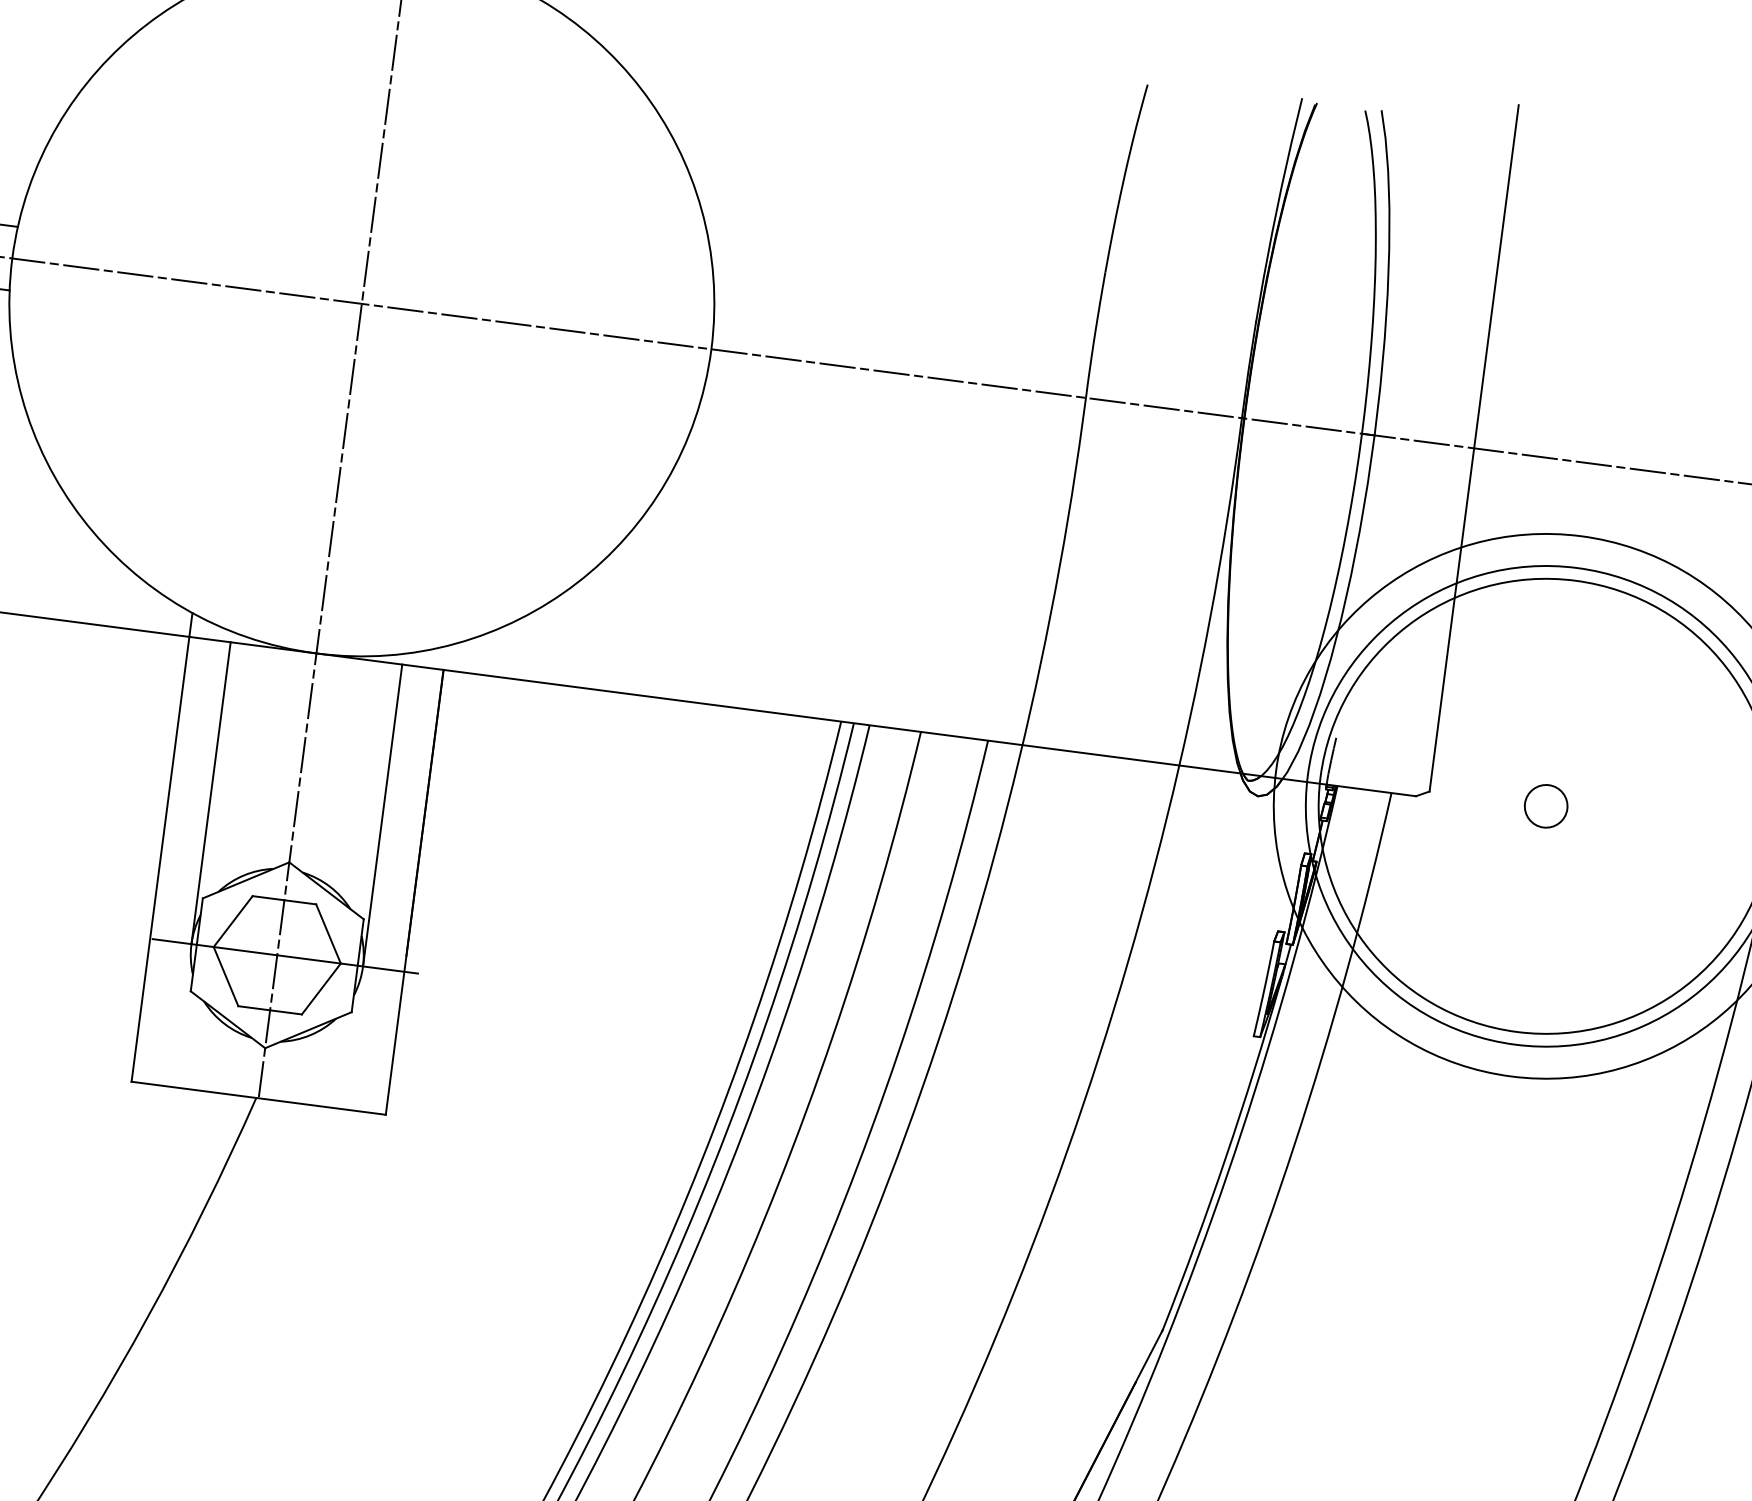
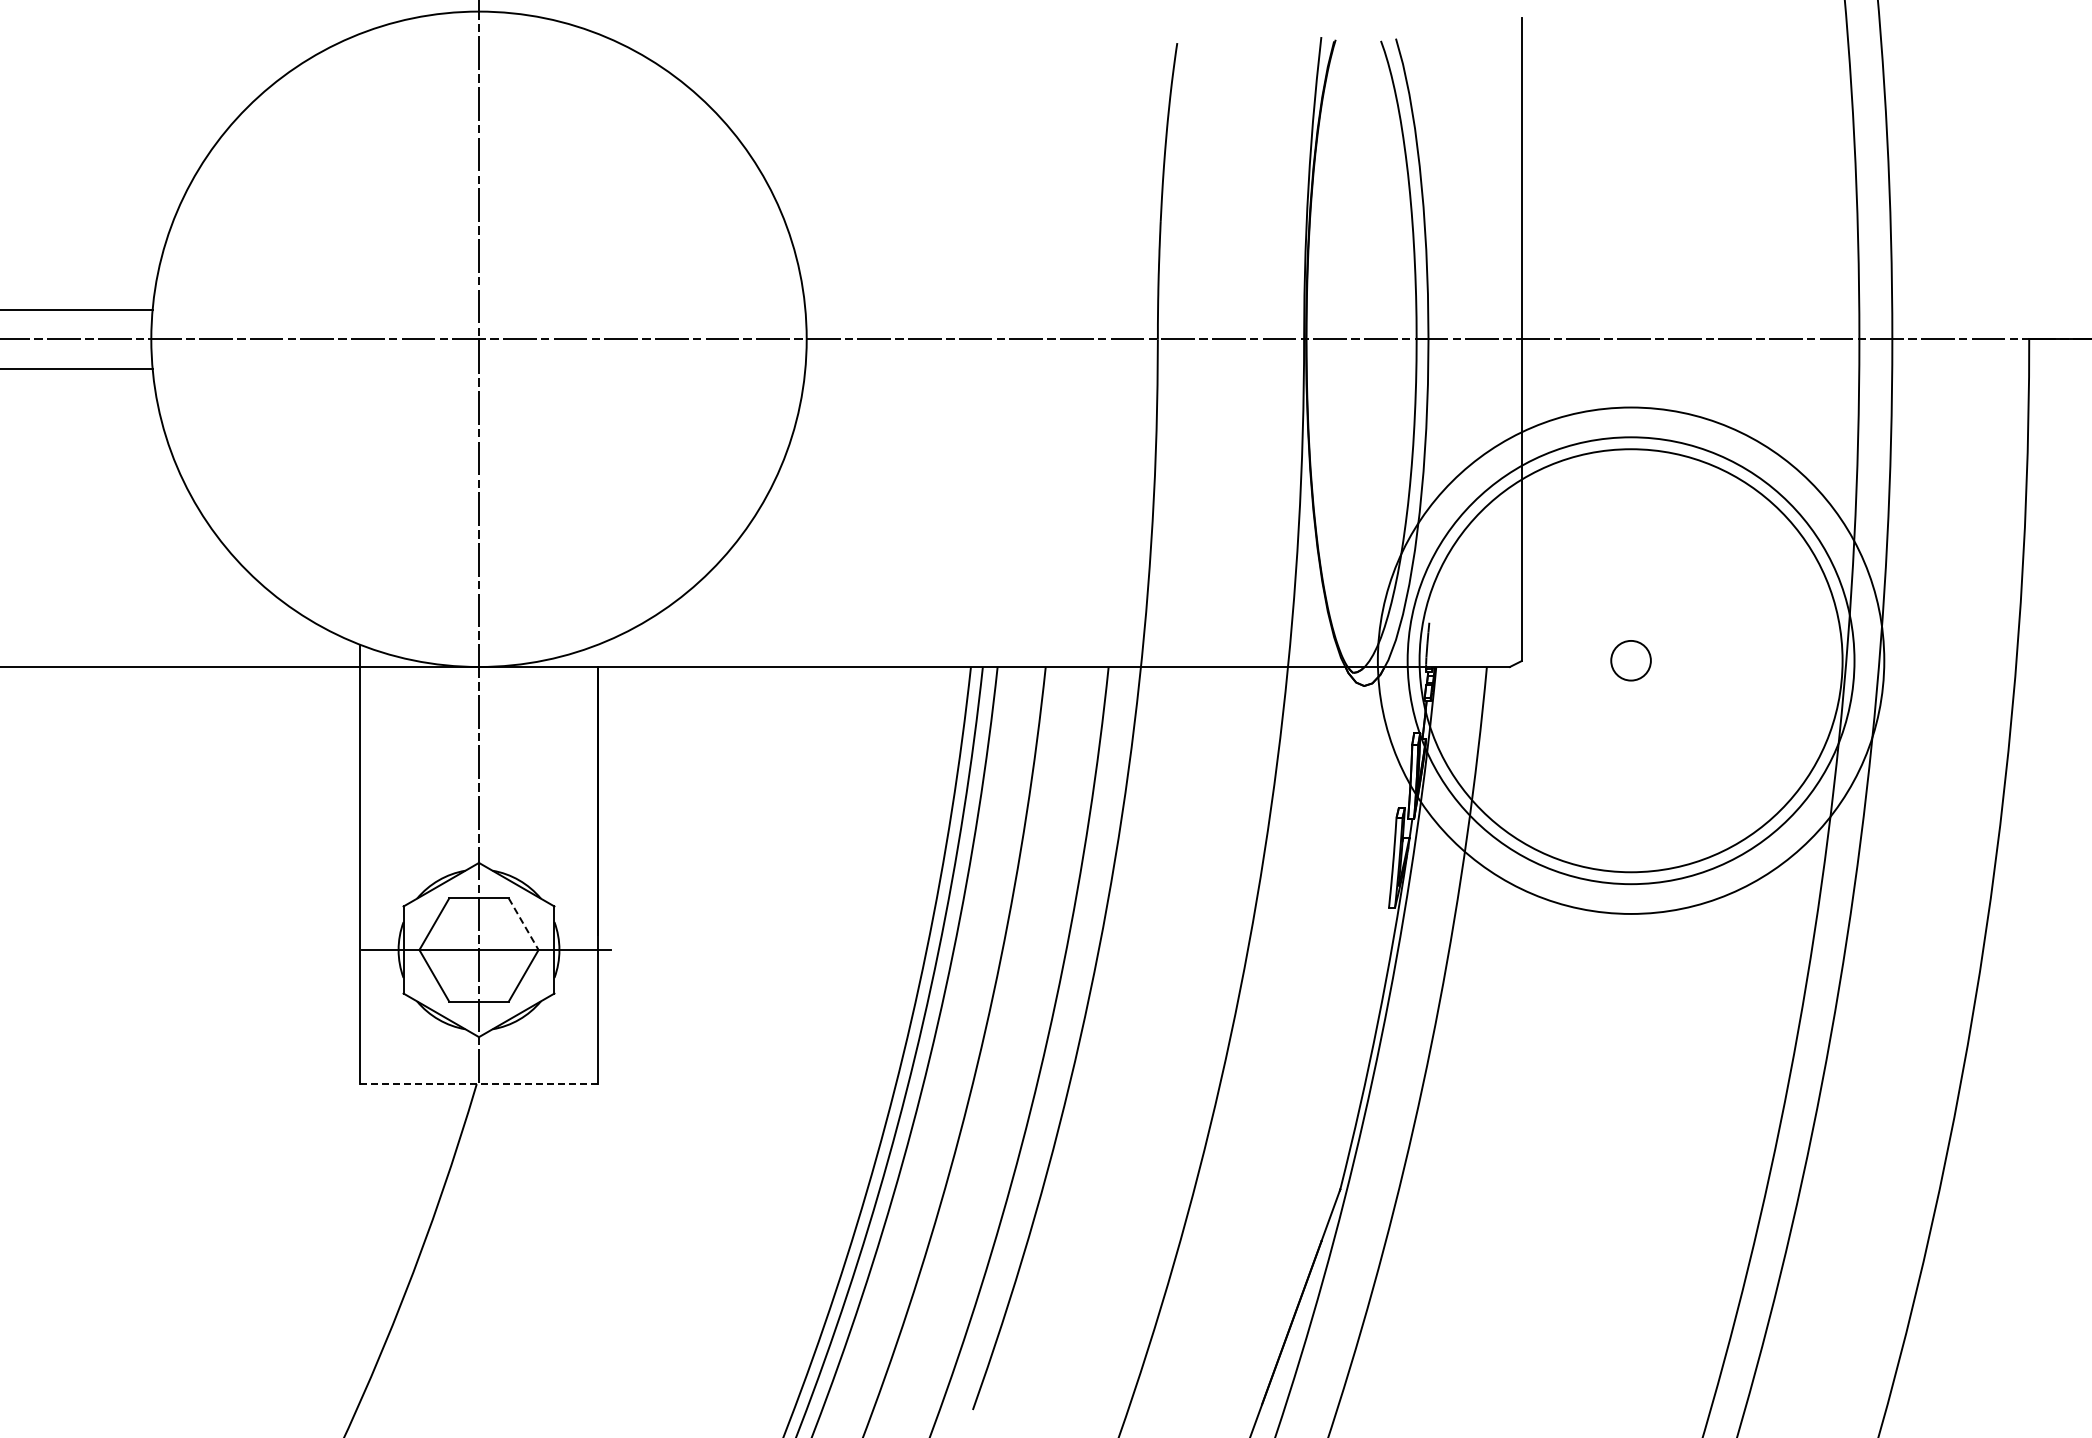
line: (210, 793) -> (398, 808), removed
line: (382, 815) -> (559, 808), removed
line: (328, 934) -> (523, 924), solid -> dashed
line: (258, 1098) -> (478, 1084), solid -> dashed

